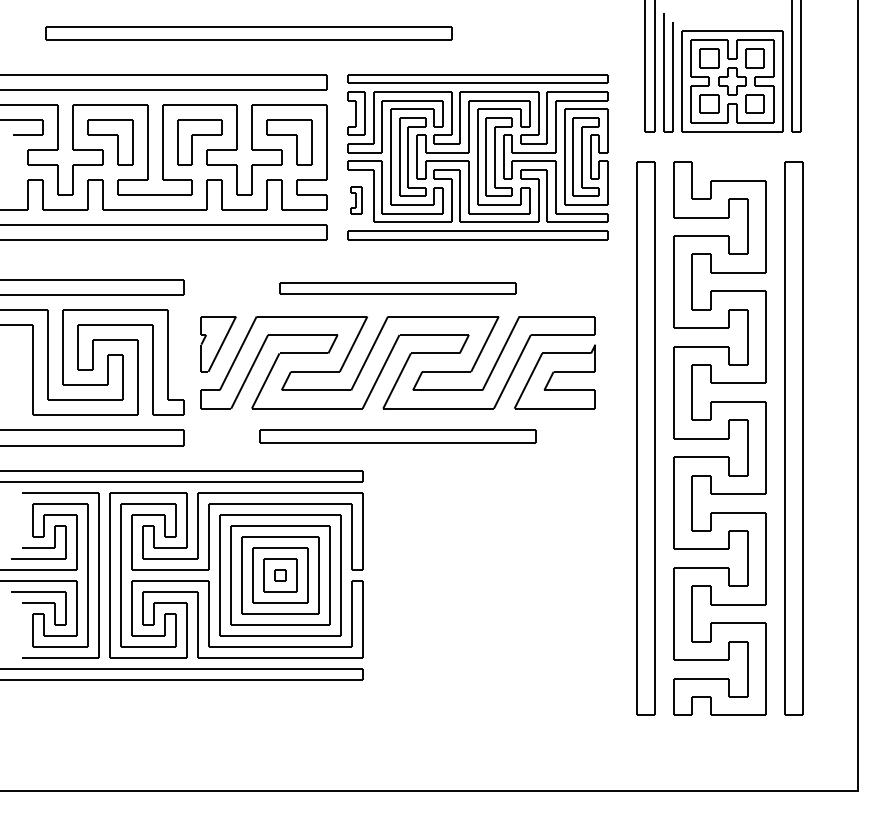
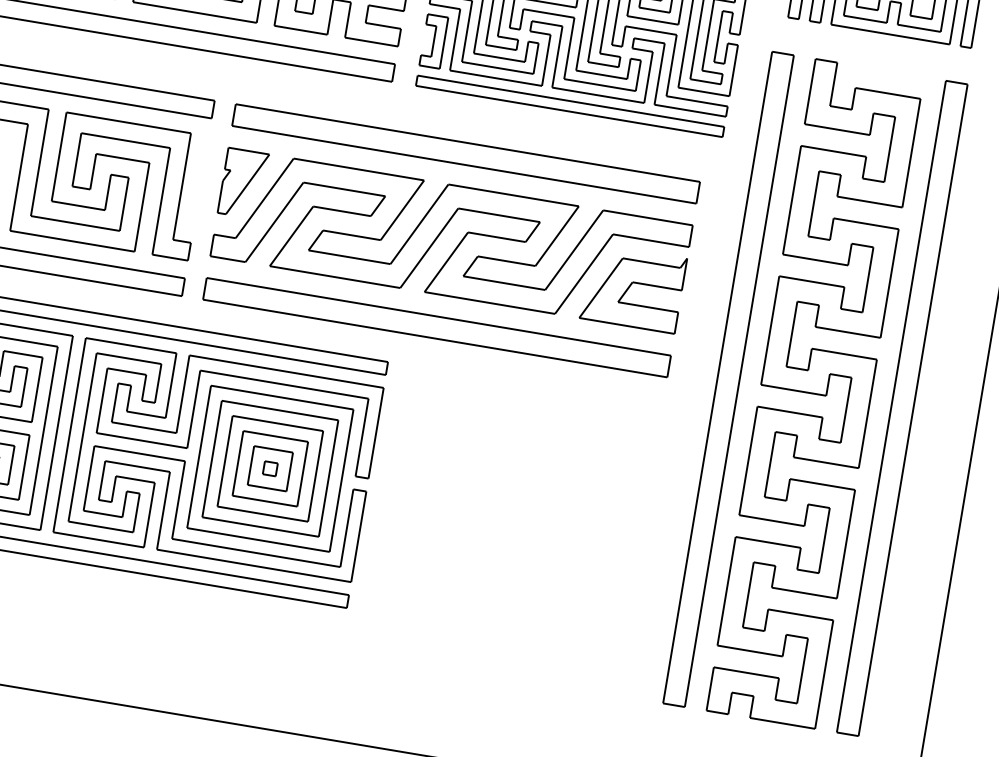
part: (356, 200) -> (434, 41), size x1.67
part: (397, 288) -> (465, 153), size x1.67
part: (397, 436) -> (435, 327), size x1.43

